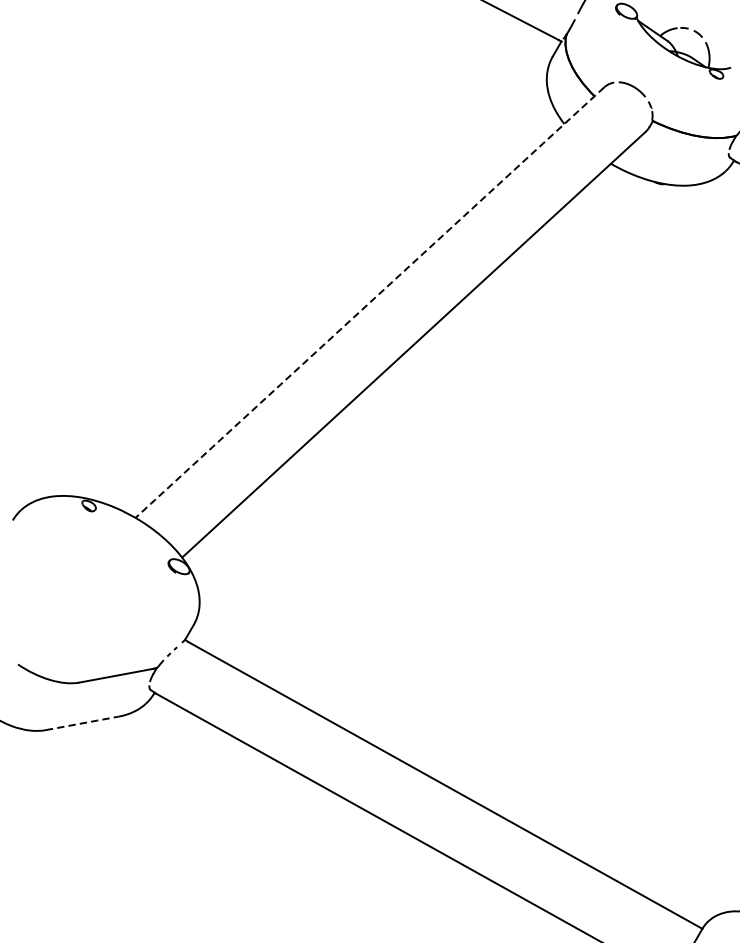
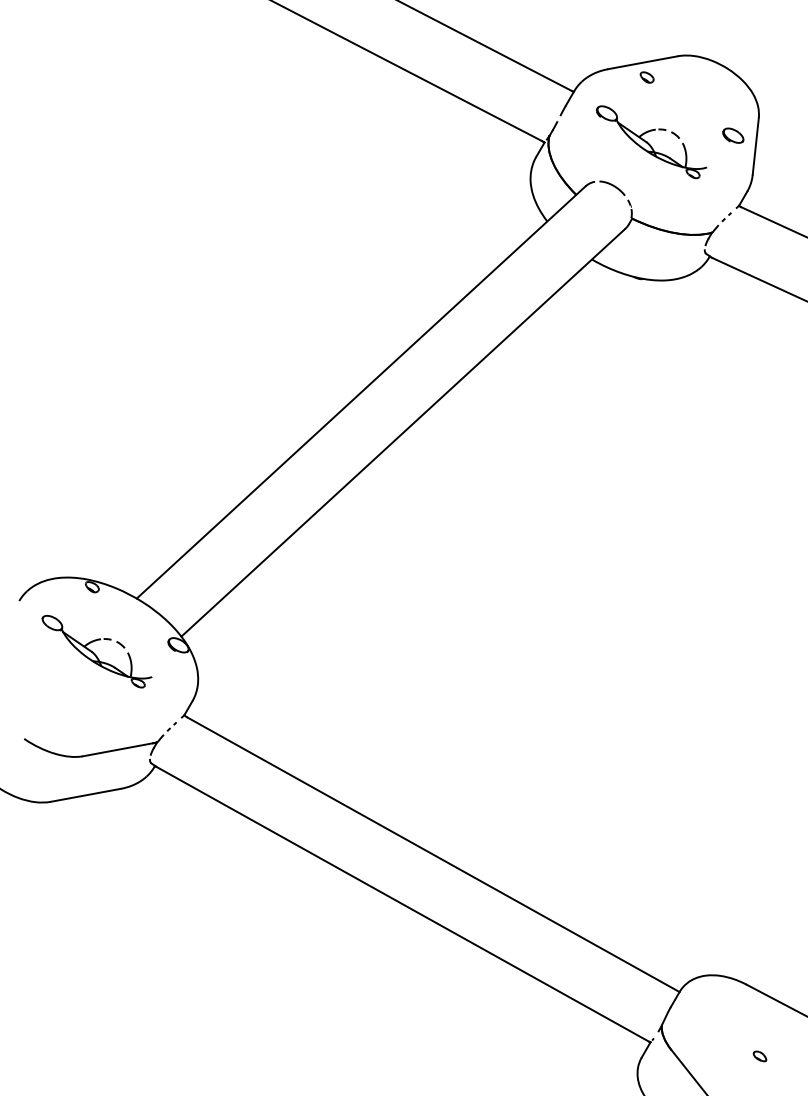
line: (370, 302) -> (361, 392), dashed -> solid
part: (93, 573) -> (96, 651), added
line: (83, 723) -> (86, 795), dashed -> solid

